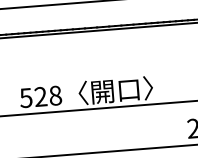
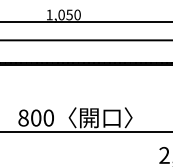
text: (41, 96) -> (36, 117), 528 -> 800

